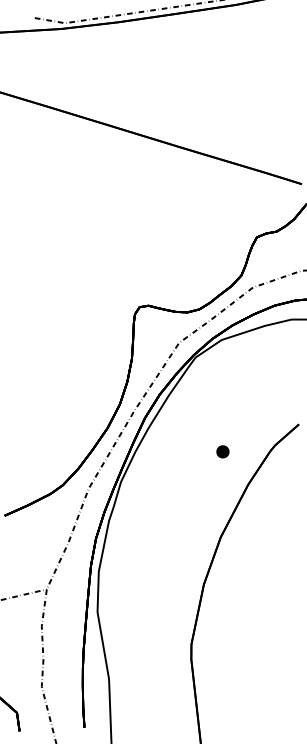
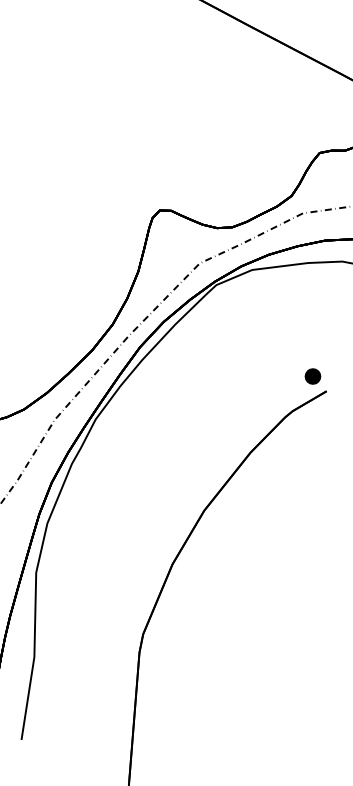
part: (222, 451) -> (312, 375), moved

